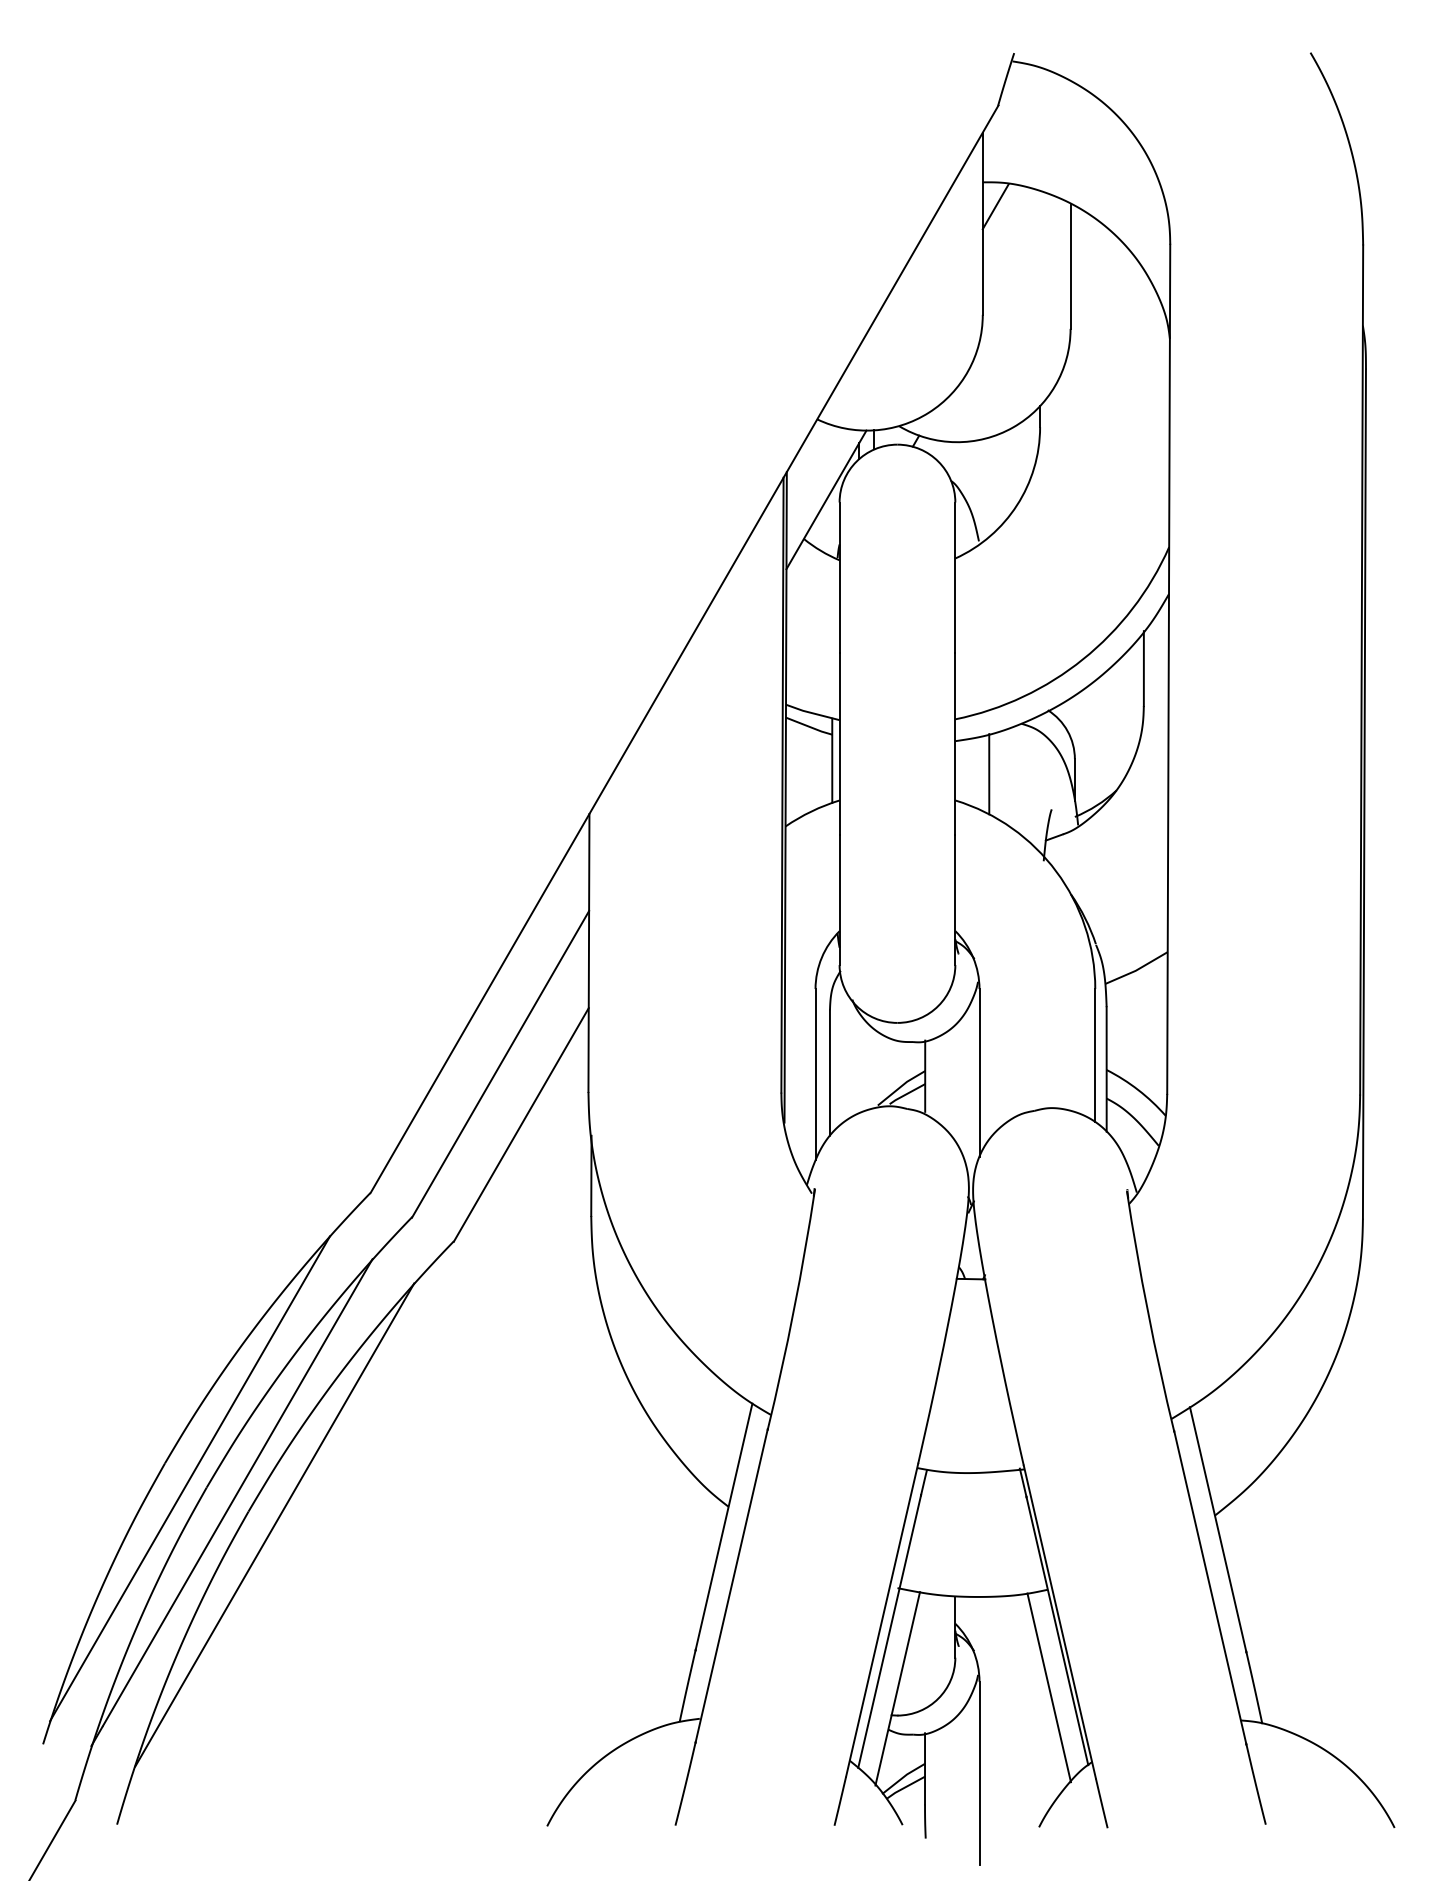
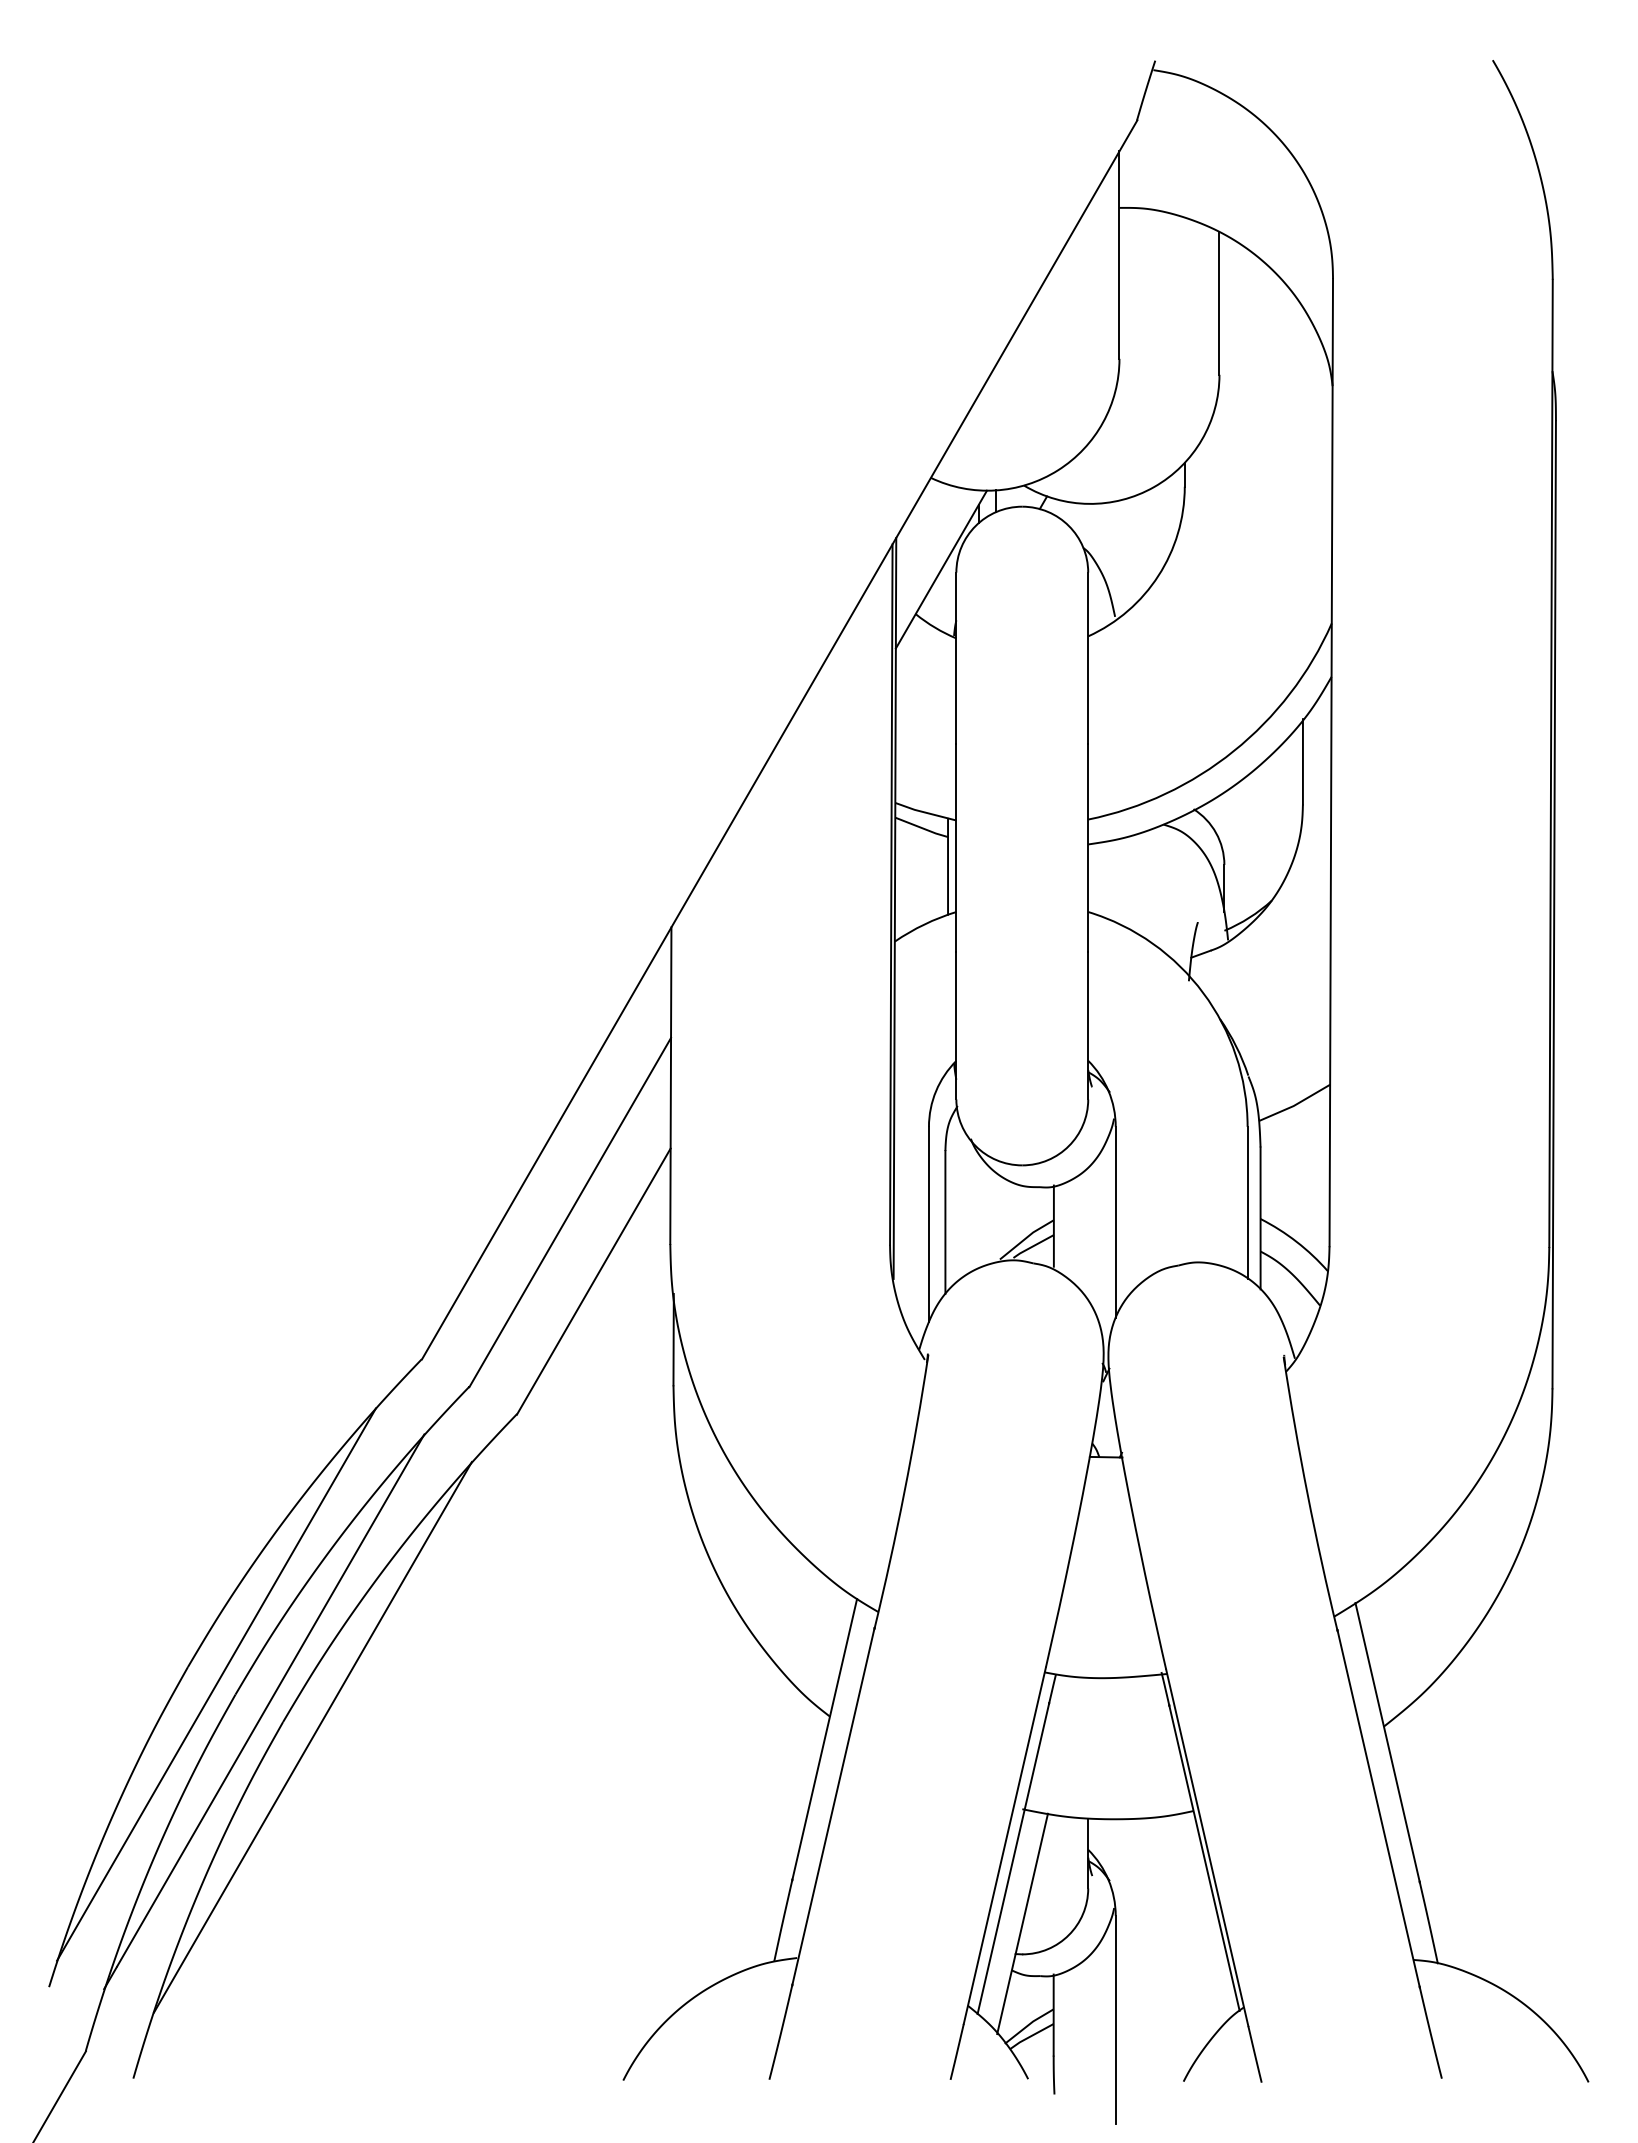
line: (995, 206) -> (1134, 235), removed
line: (988, 773) -> (1126, 881), removed
line: (1048, 1687) -> (1194, 1922), removed

